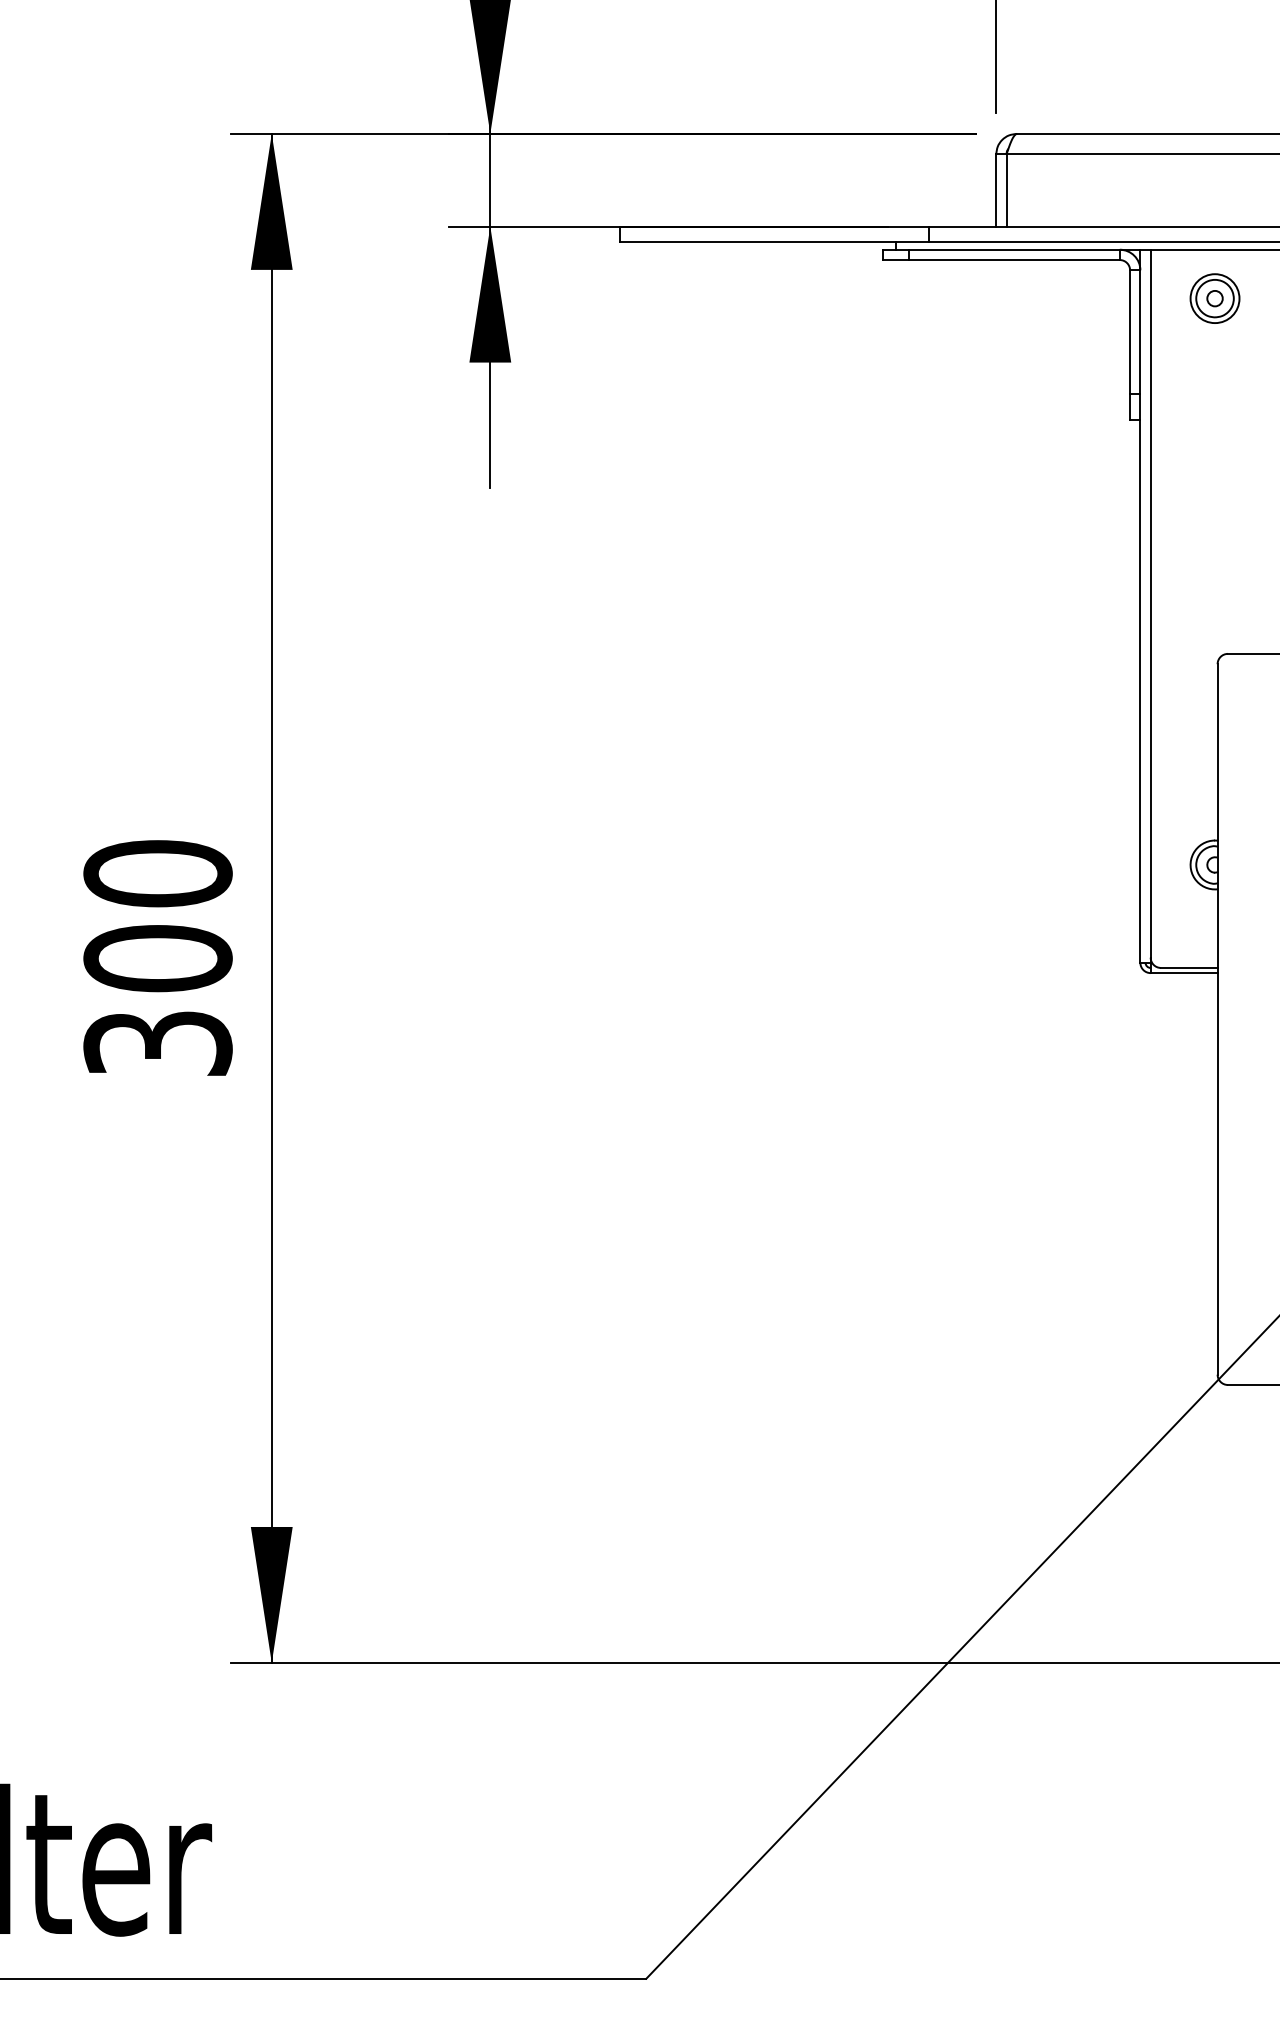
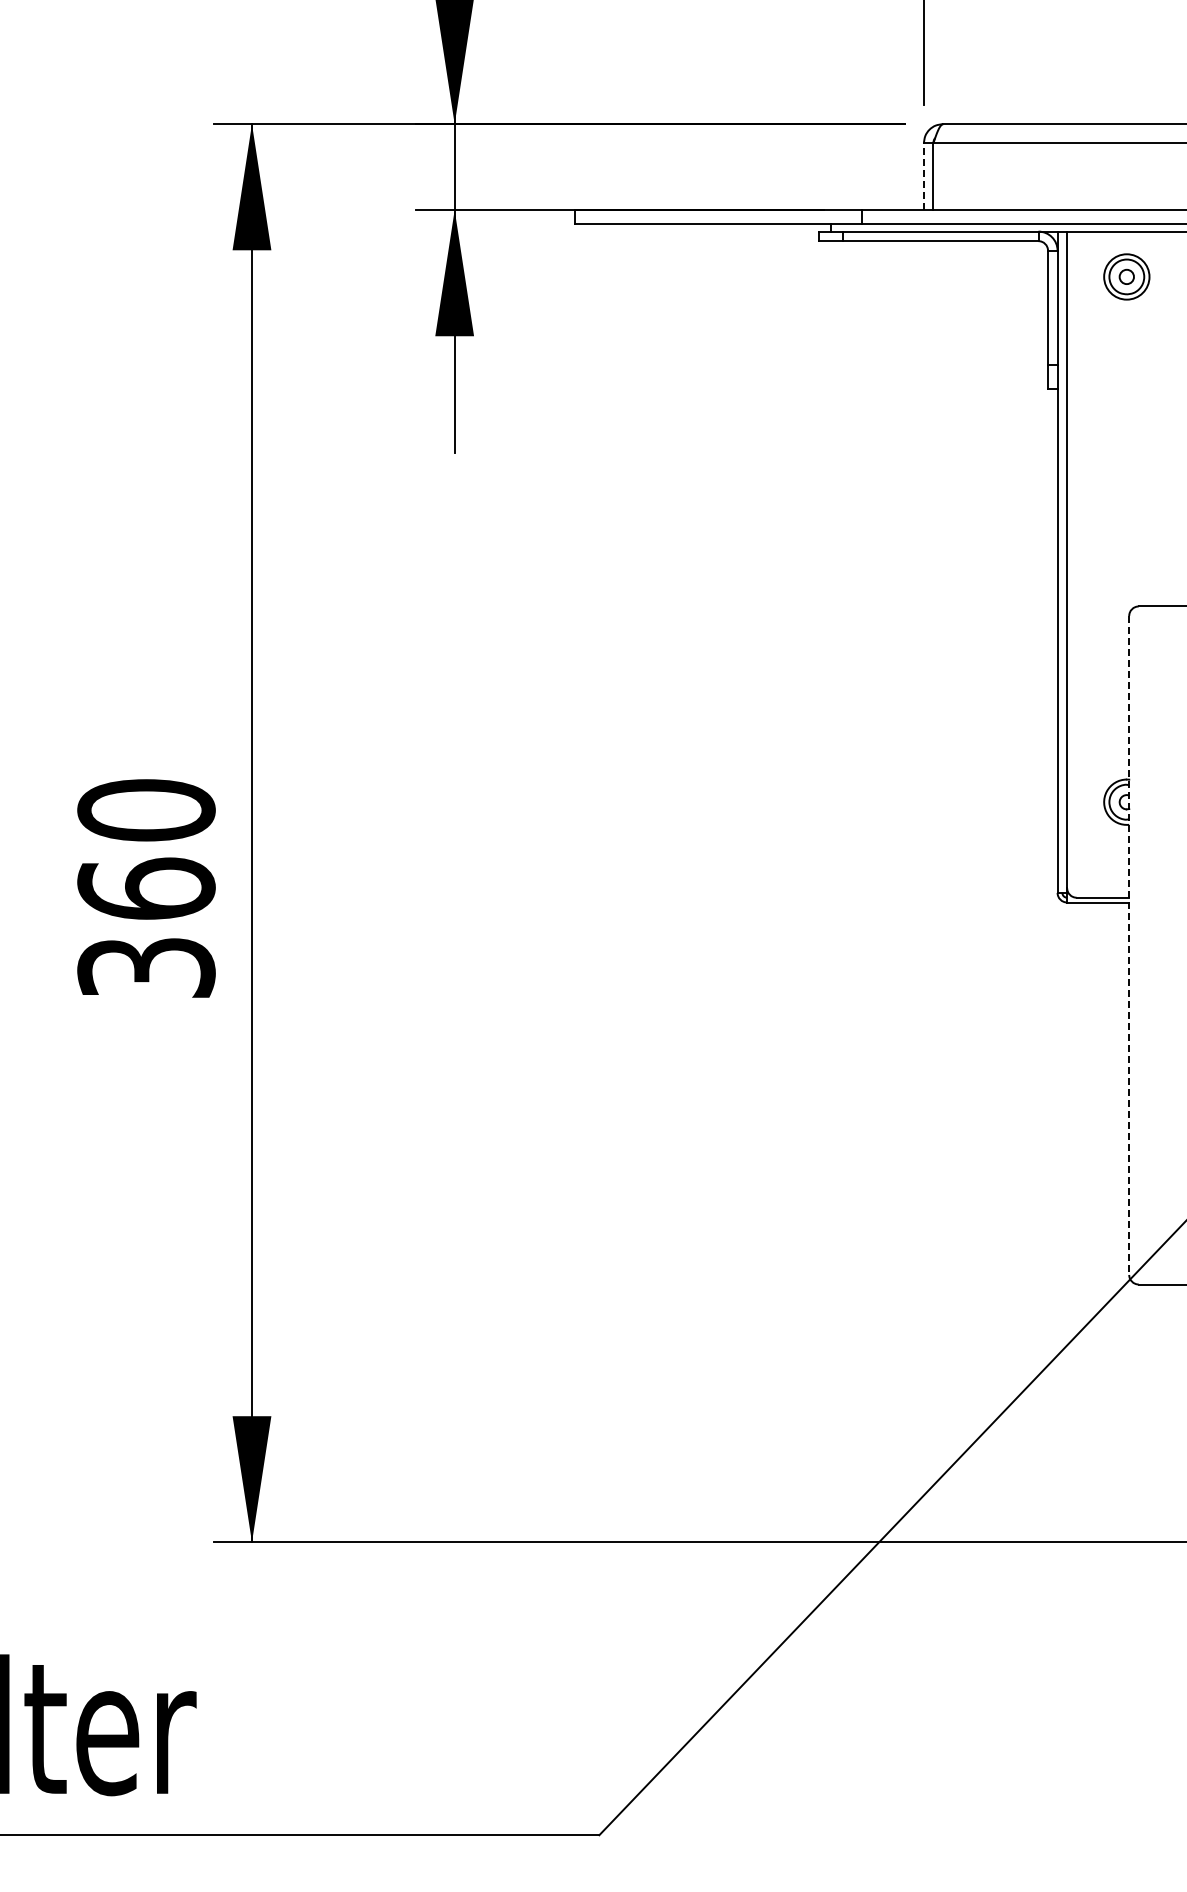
line: (995, 190) -> (923, 176), solid -> dashed
text: (158, 958) -> (146, 888), 300 -> 360
line: (1217, 1019) -> (1129, 945), solid -> dashed

